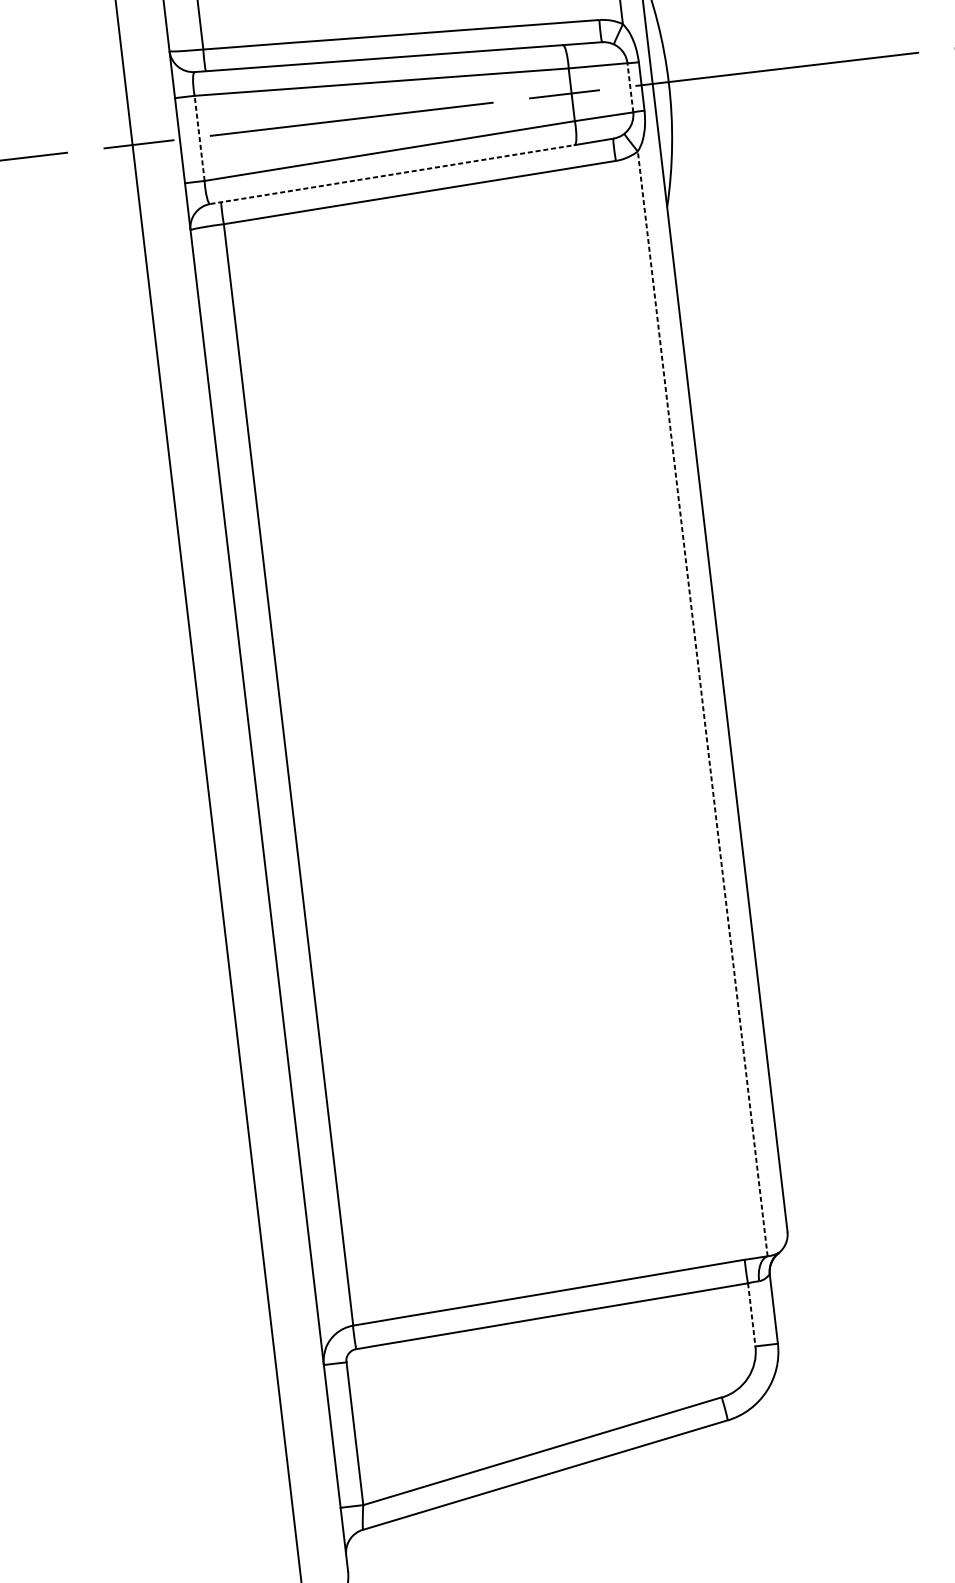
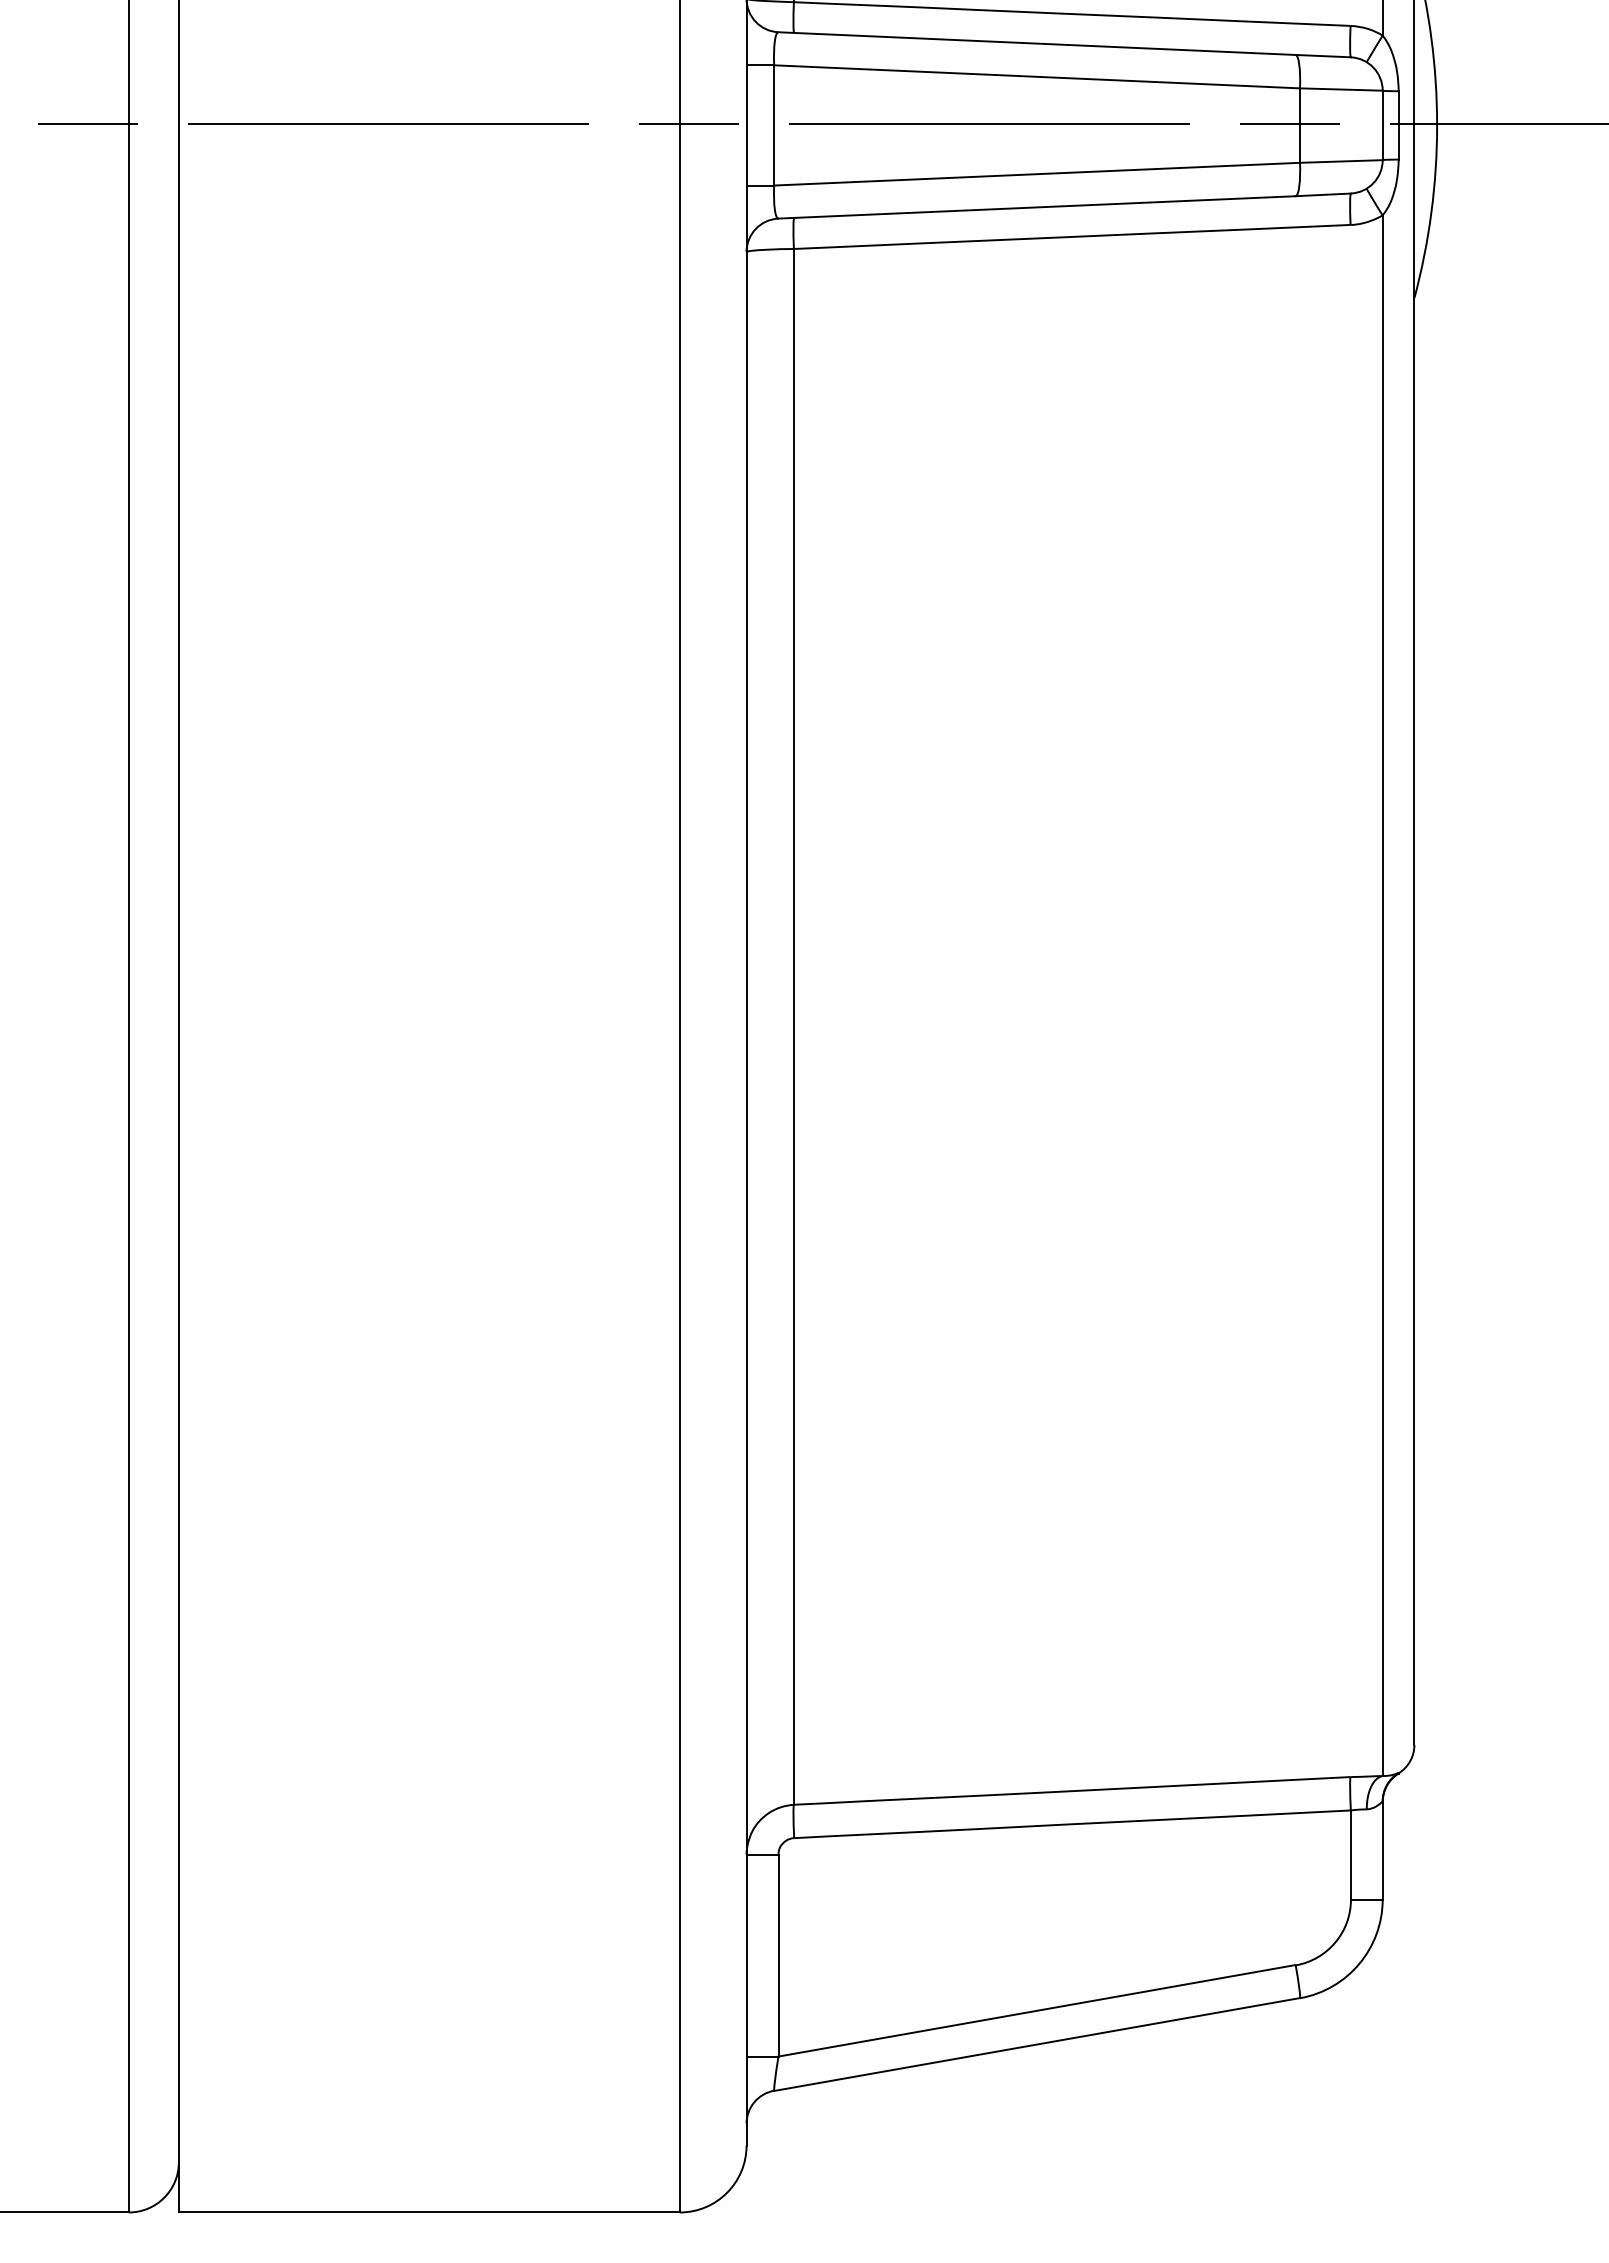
line: (630, 87) -> (1382, 125), dashed -> solid
line: (199, 137) -> (774, 124), dashed -> solid
line: (392, 174) -> (1037, 207), dashed -> solid
line: (702, 703) -> (1382, 995), dashed -> solid
line: (751, 1315) -> (1350, 1855), dashed -> solid

